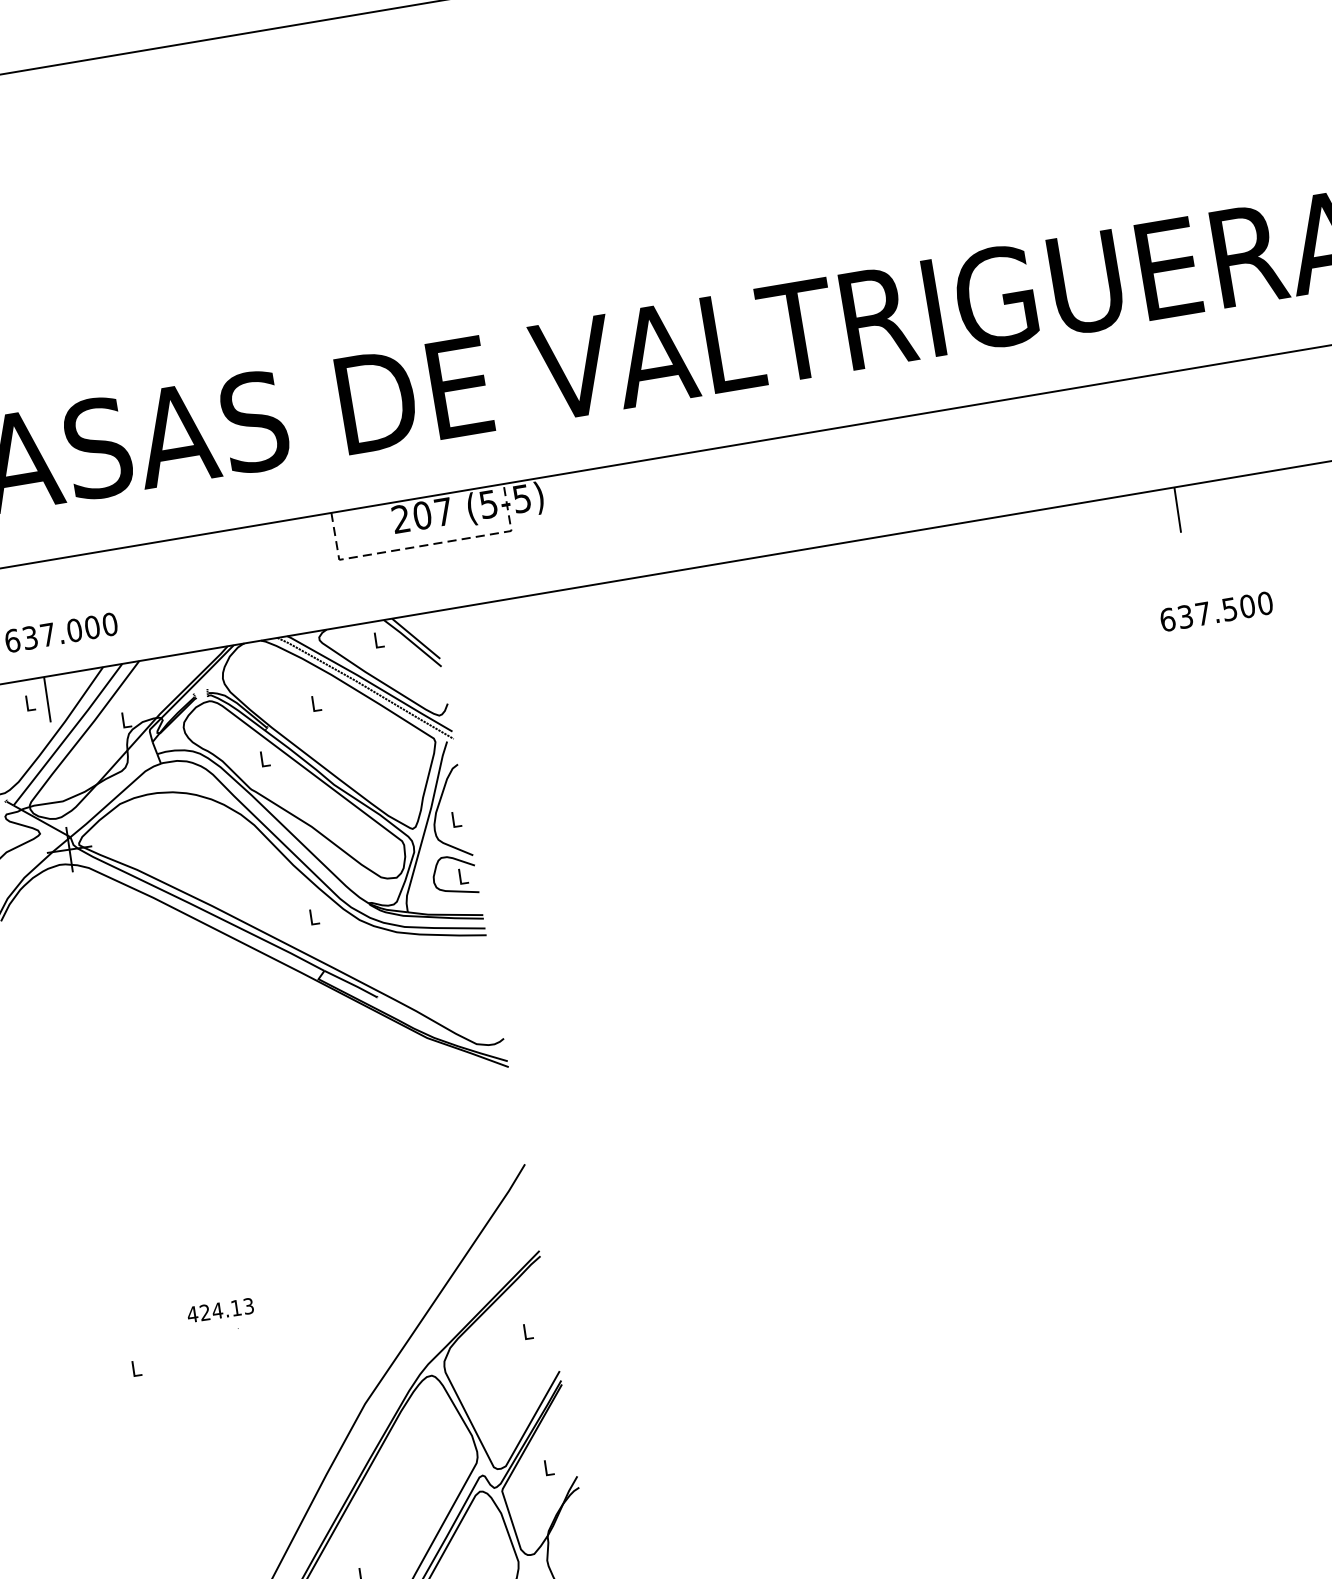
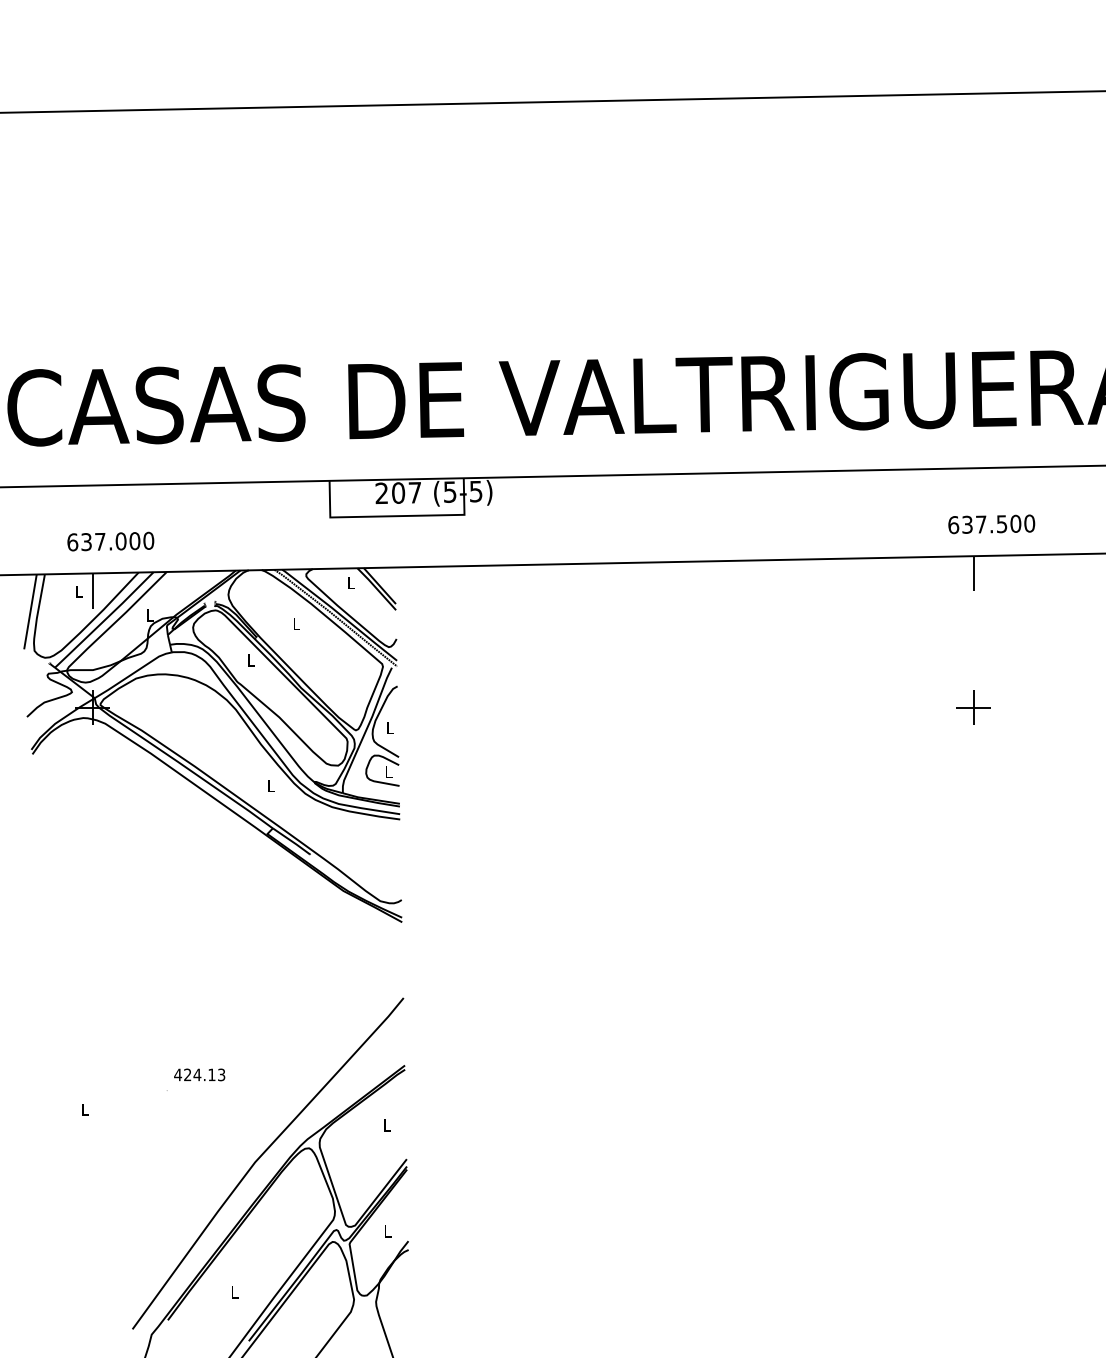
line: (425, 545) -> (397, 516), dashed -> solid
text: (1216, 611) -> (991, 524), moved
part: (1203, 682) -> (973, 707), added
text: (220, 1309) -> (199, 1074), moved

